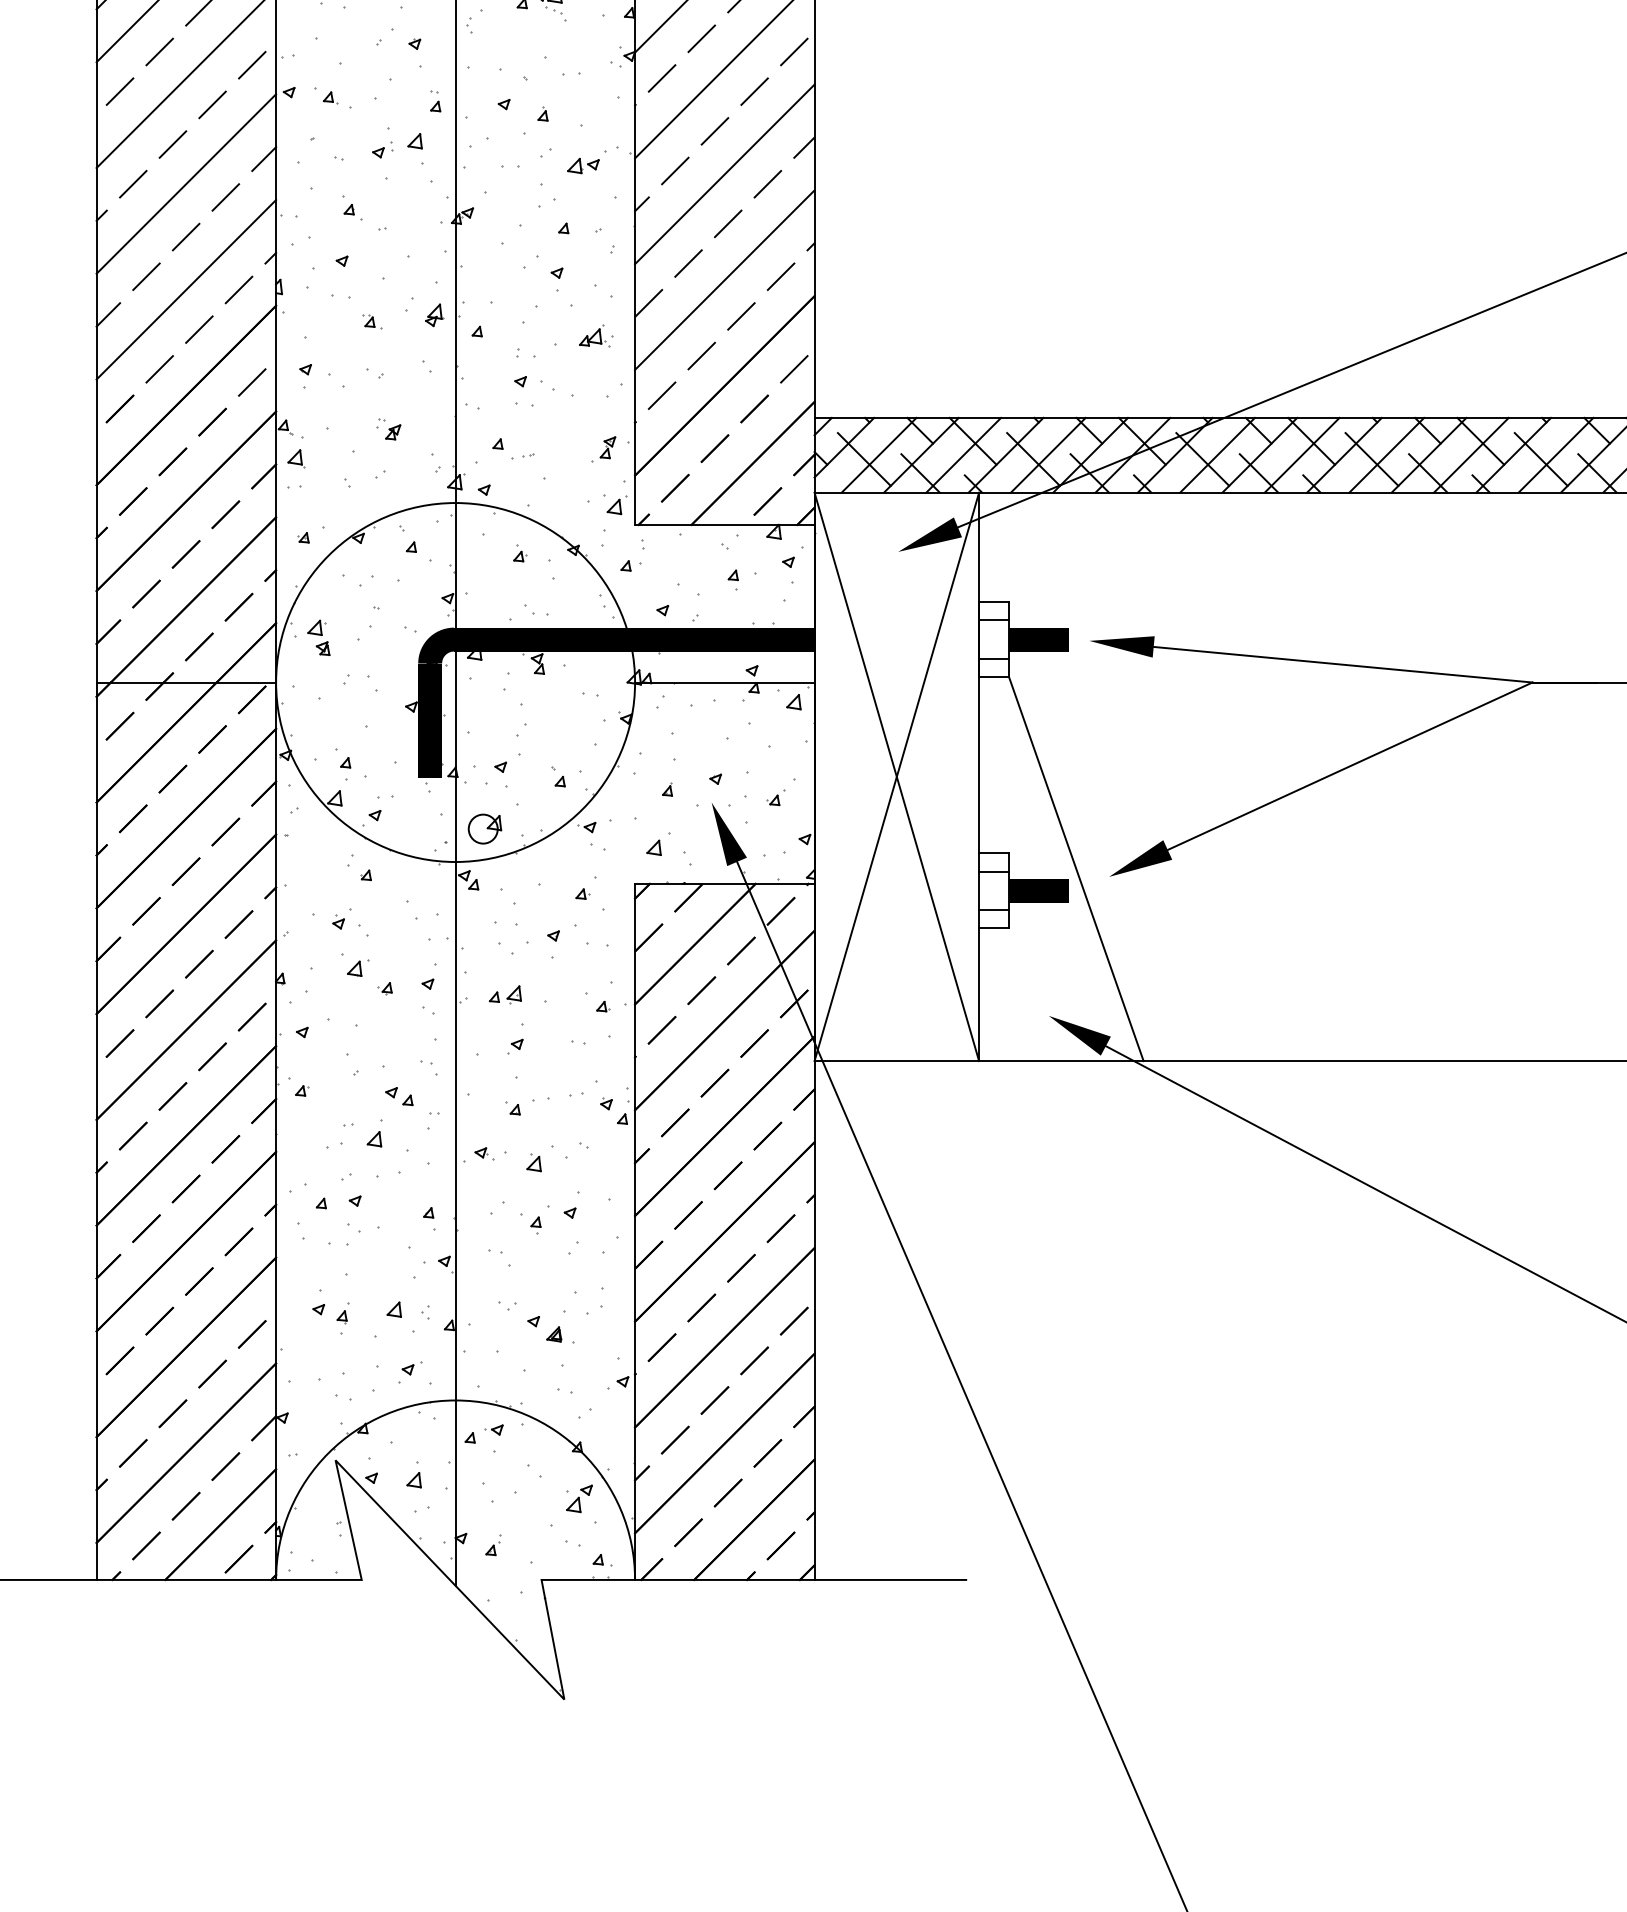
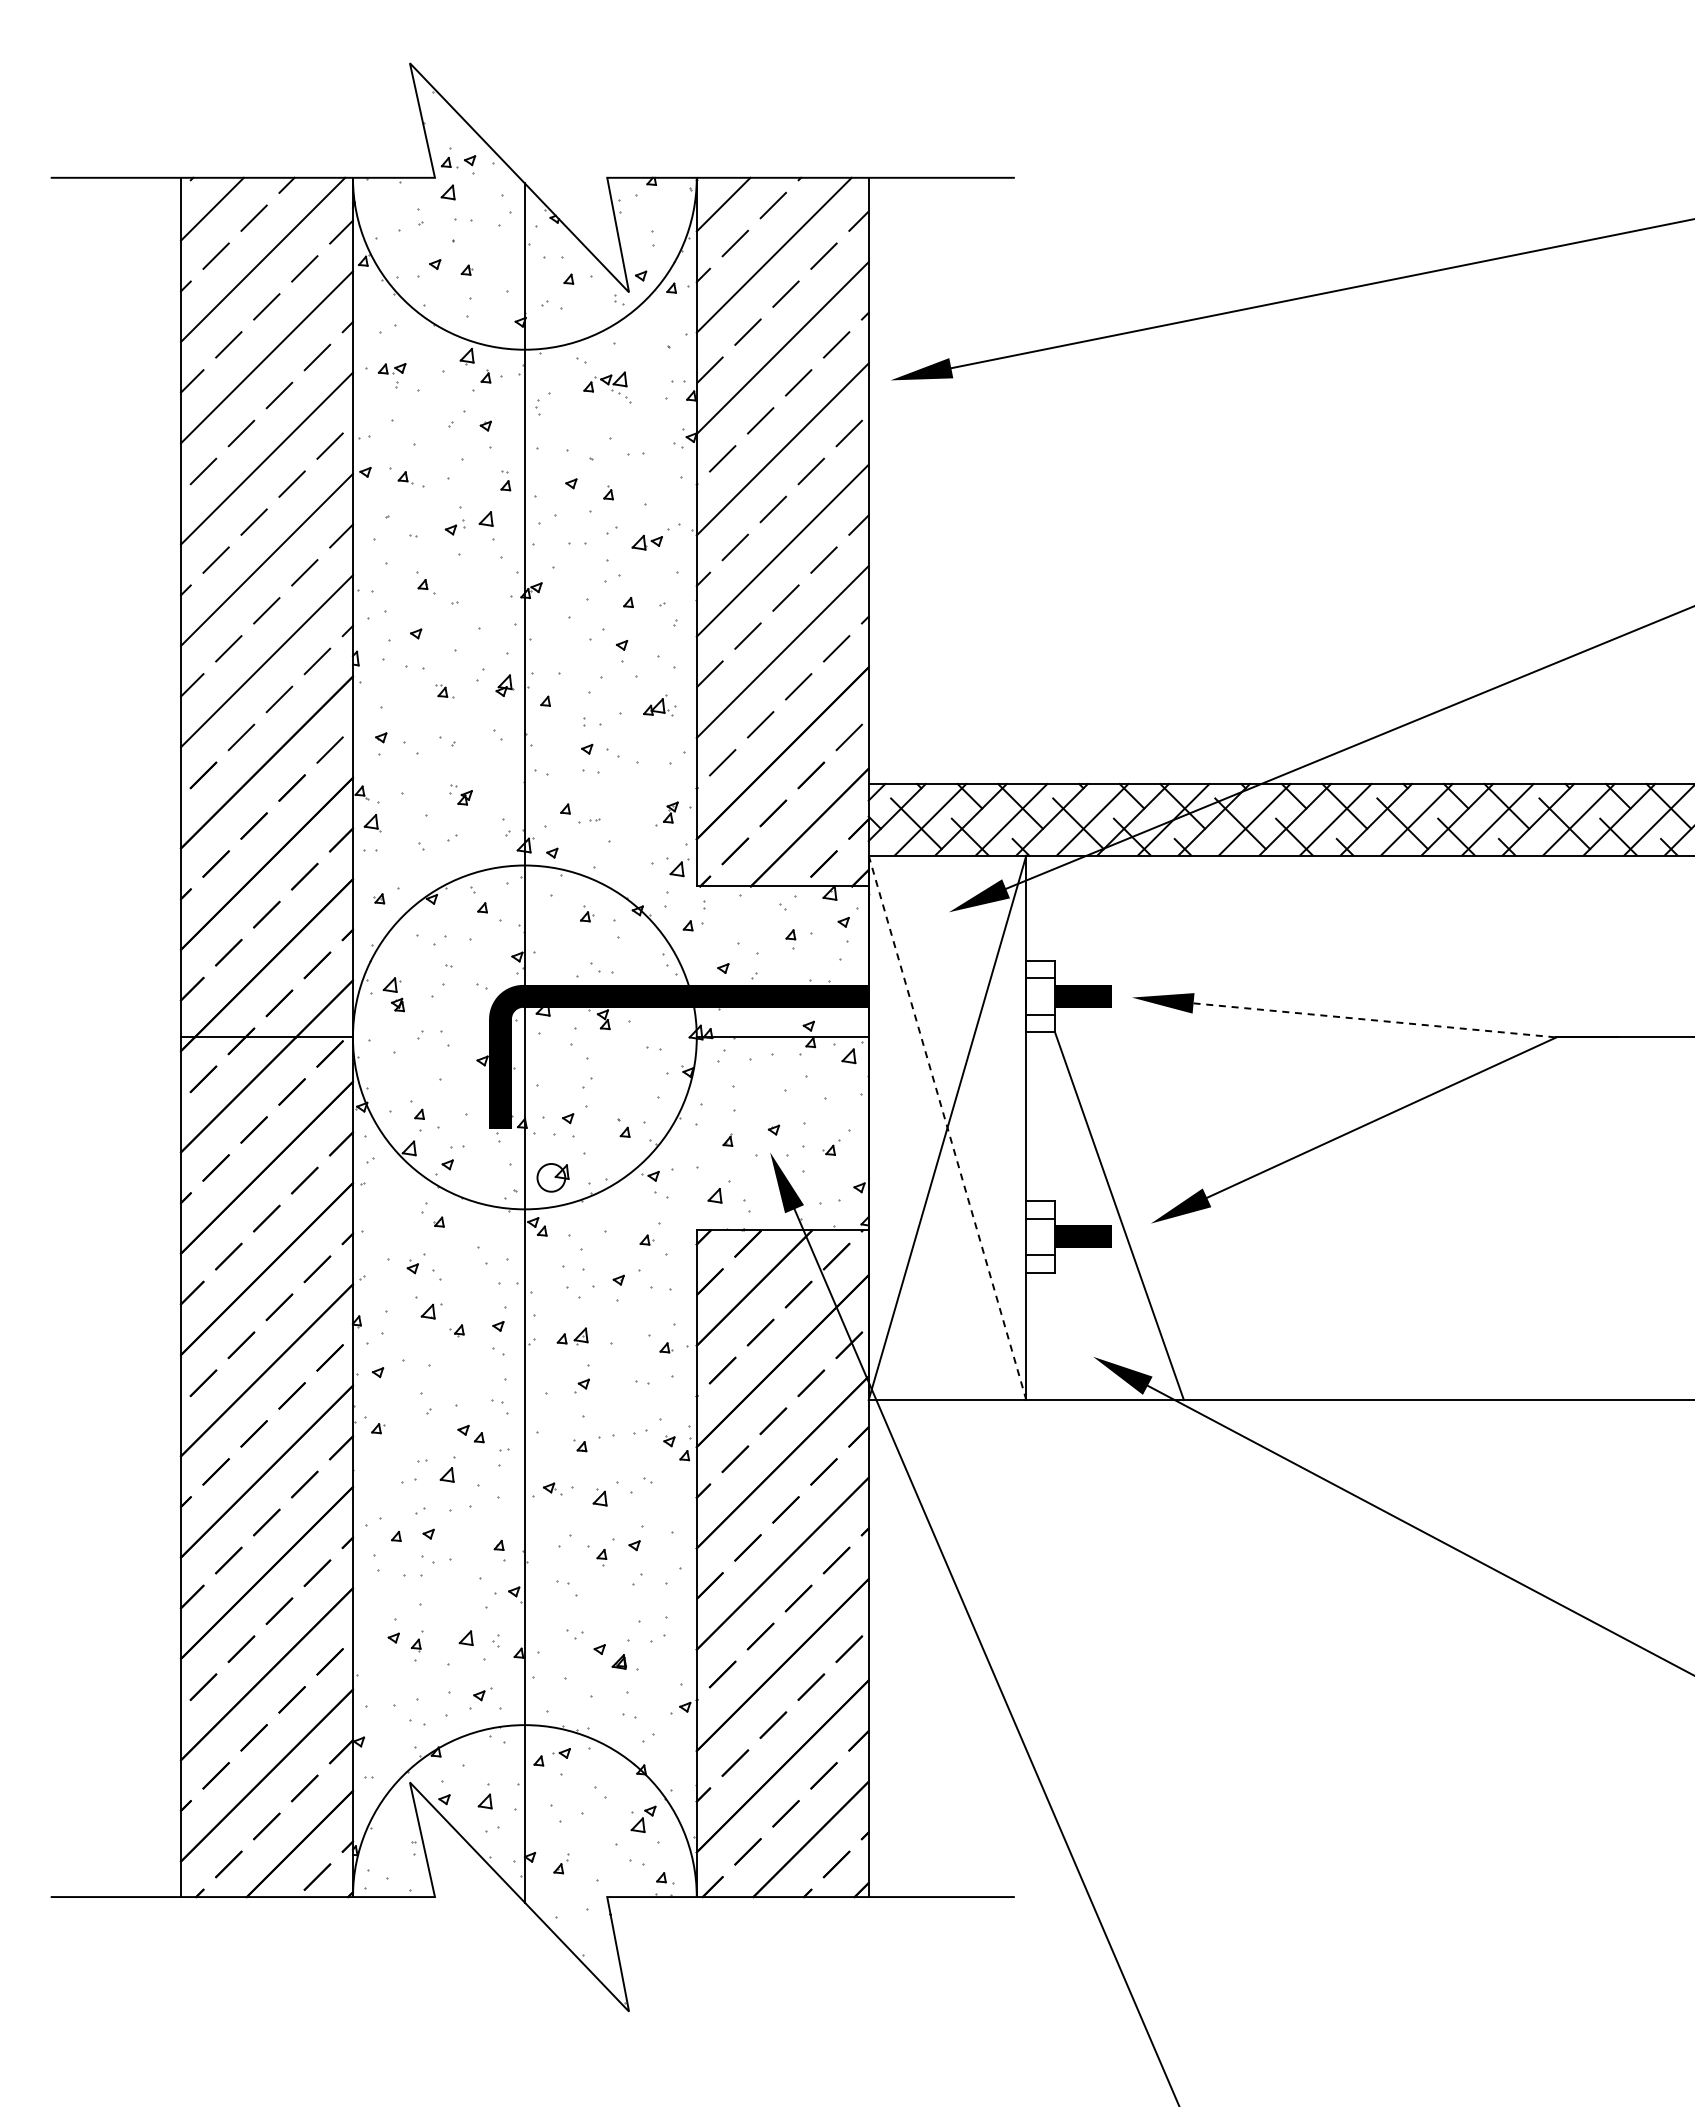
line: (1343, 664) -> (1375, 1020), solid -> dashed
line: (896, 777) -> (947, 1128), solid -> dashed

